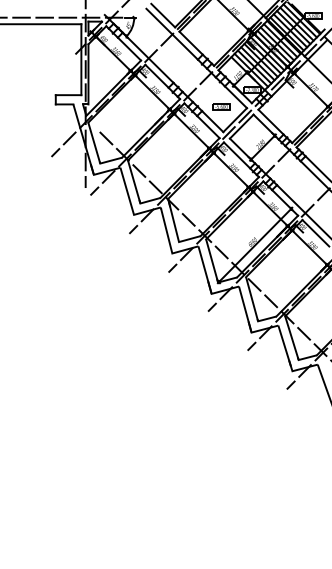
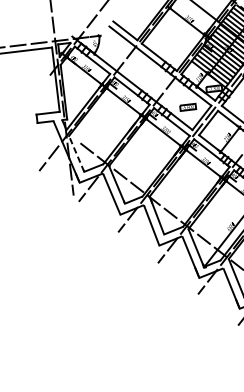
line: (94, 142) -> (76, 153), solid -> dashed

